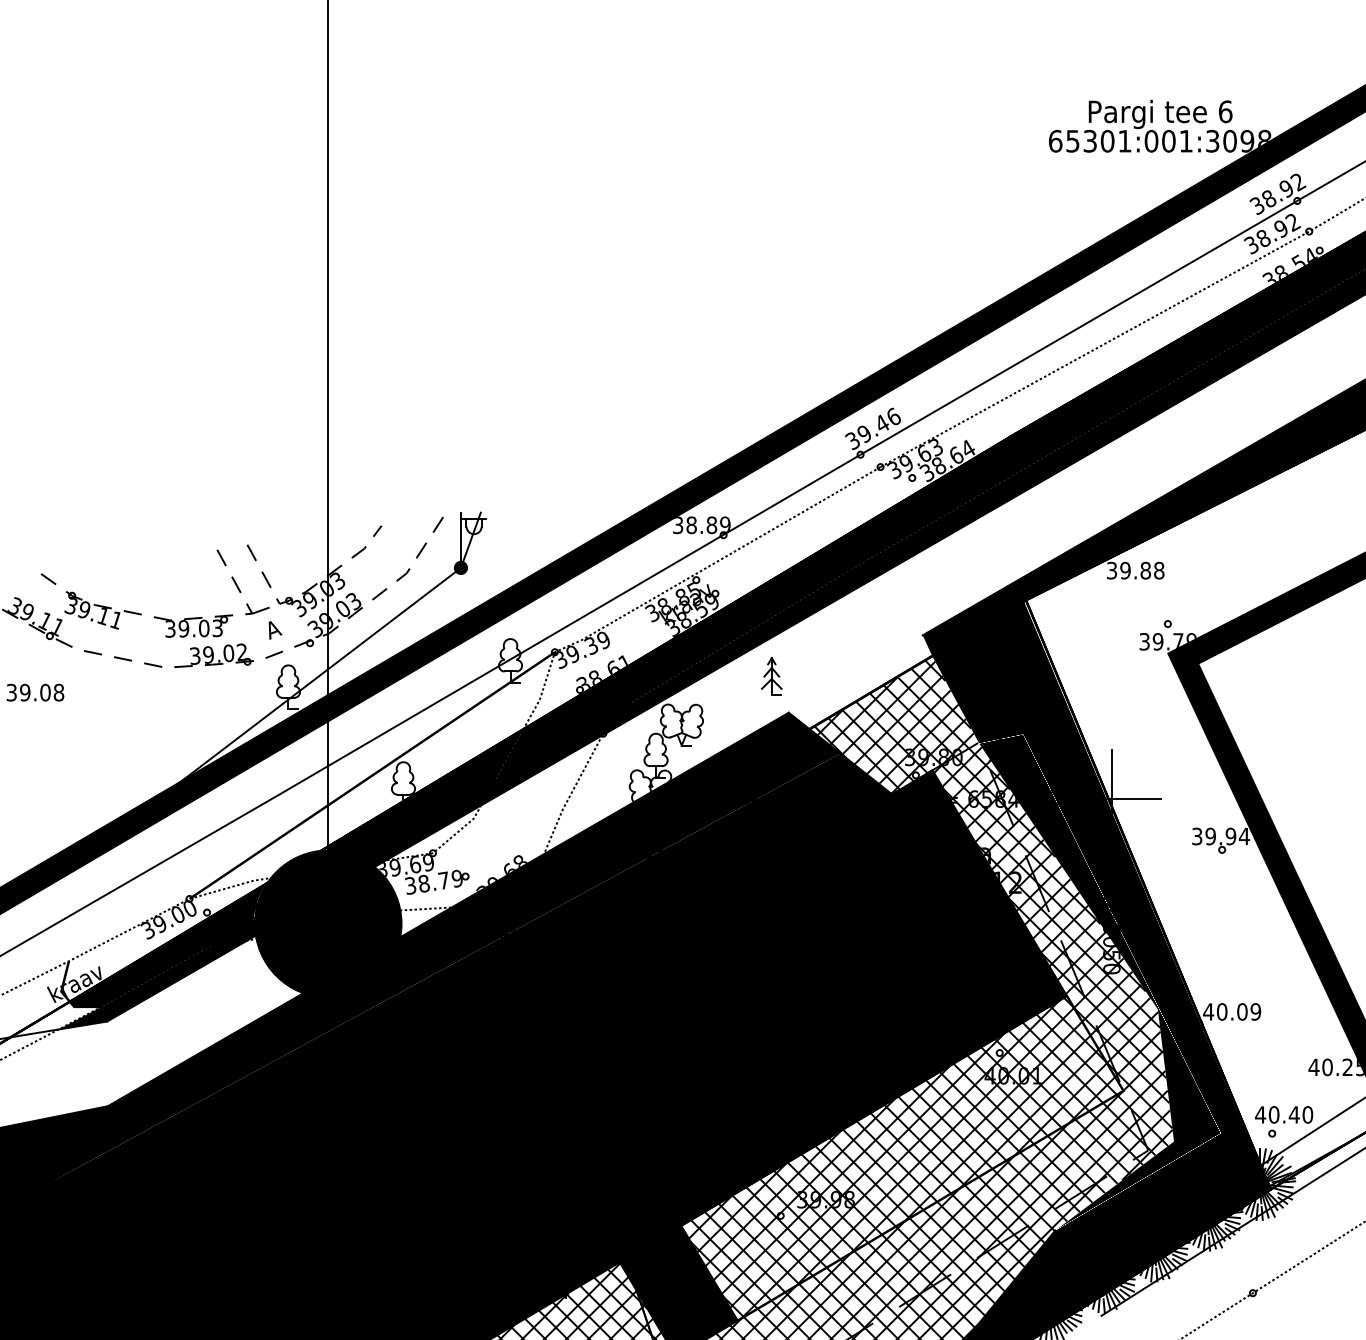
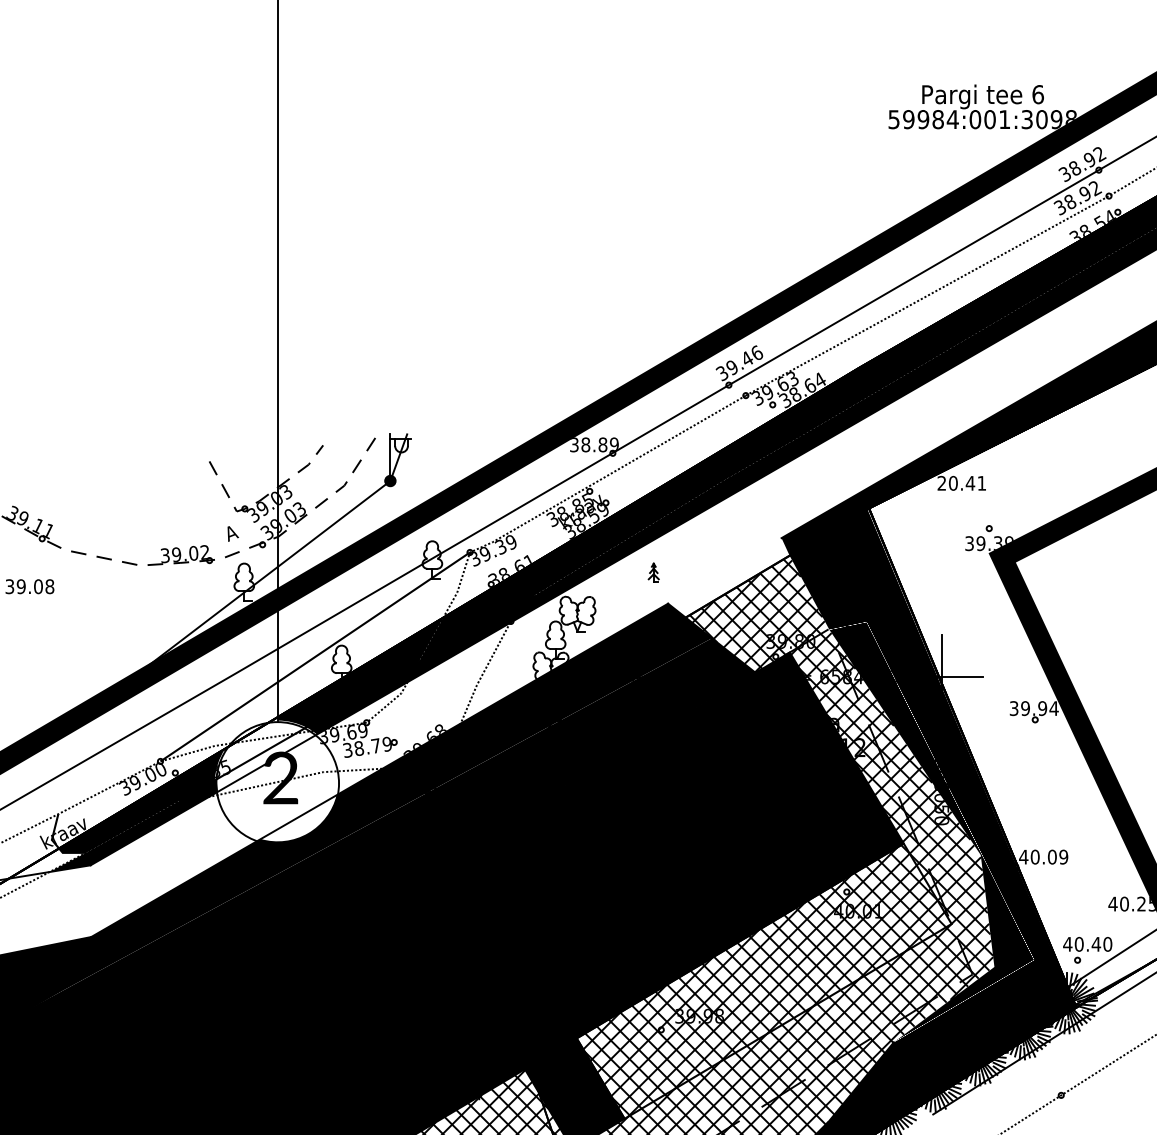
text: (1090, 140) -> (923, 118), 65301:001:3098 -> 59984:001:3098
text: (1135, 570) -> (961, 483), 39.88 -> 20.41
part: (154, 616) -> (130, 522), removed
text: (1178, 641) -> (998, 543), 39.79 -> 39.39
part: (771, 676) -> (653, 573), size x0.6
fill: (328, 923) -> (278, 782), removed

